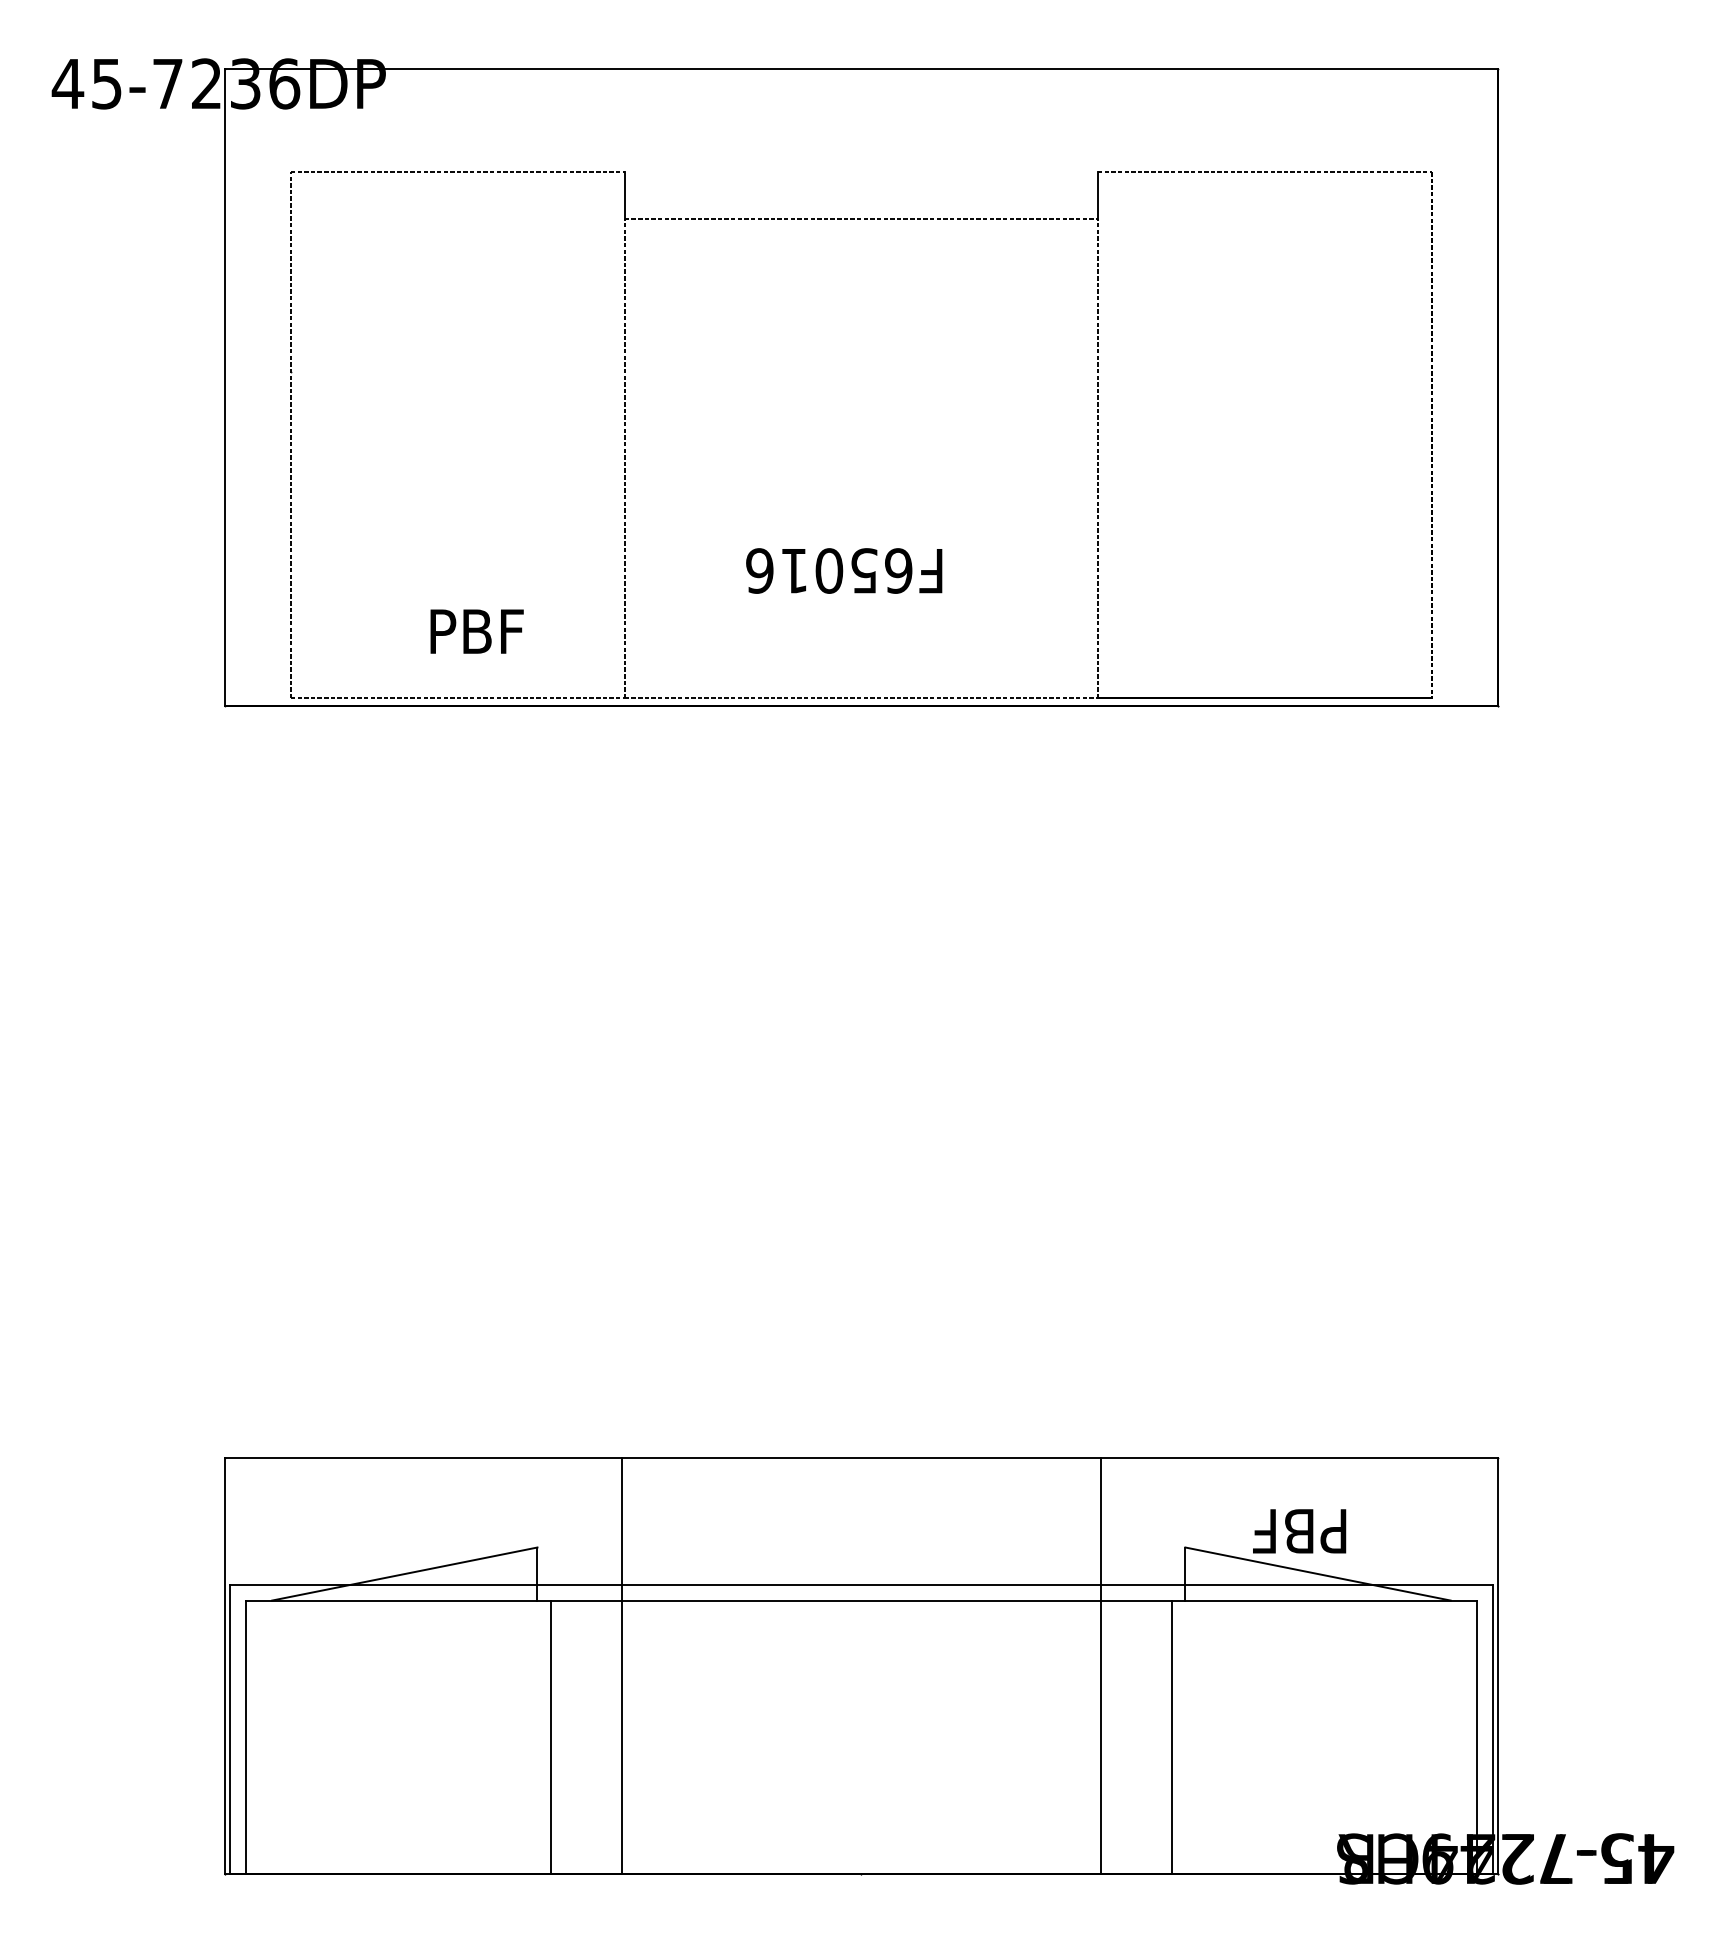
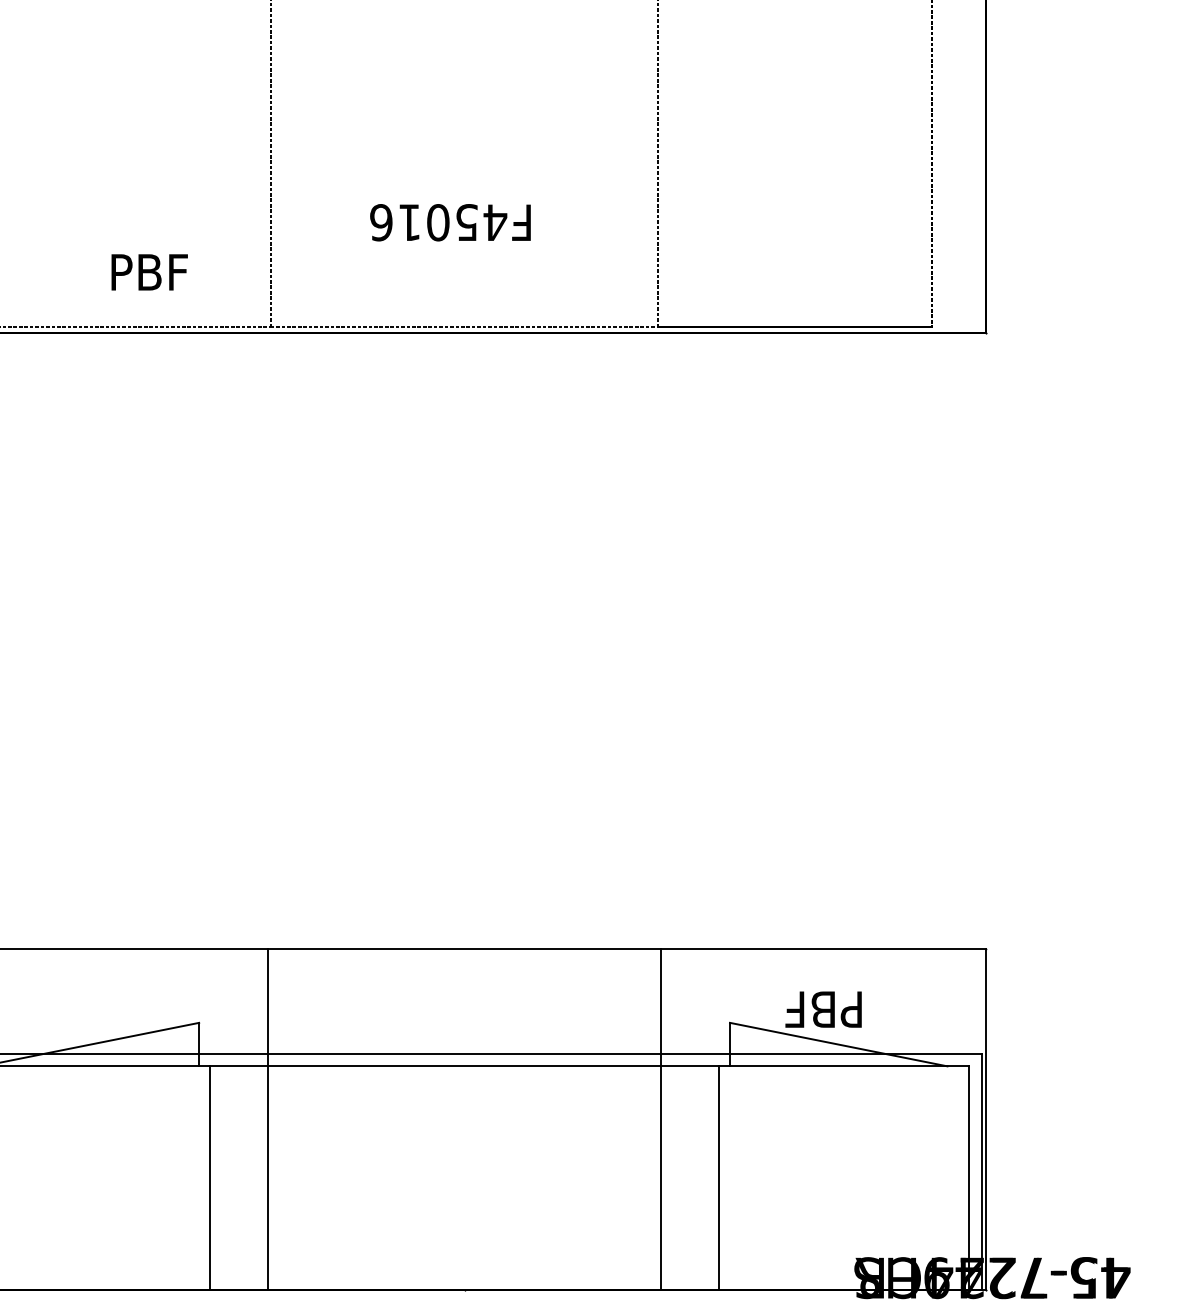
text: (898, 570) -> (494, 222), F65016 -> F45016

